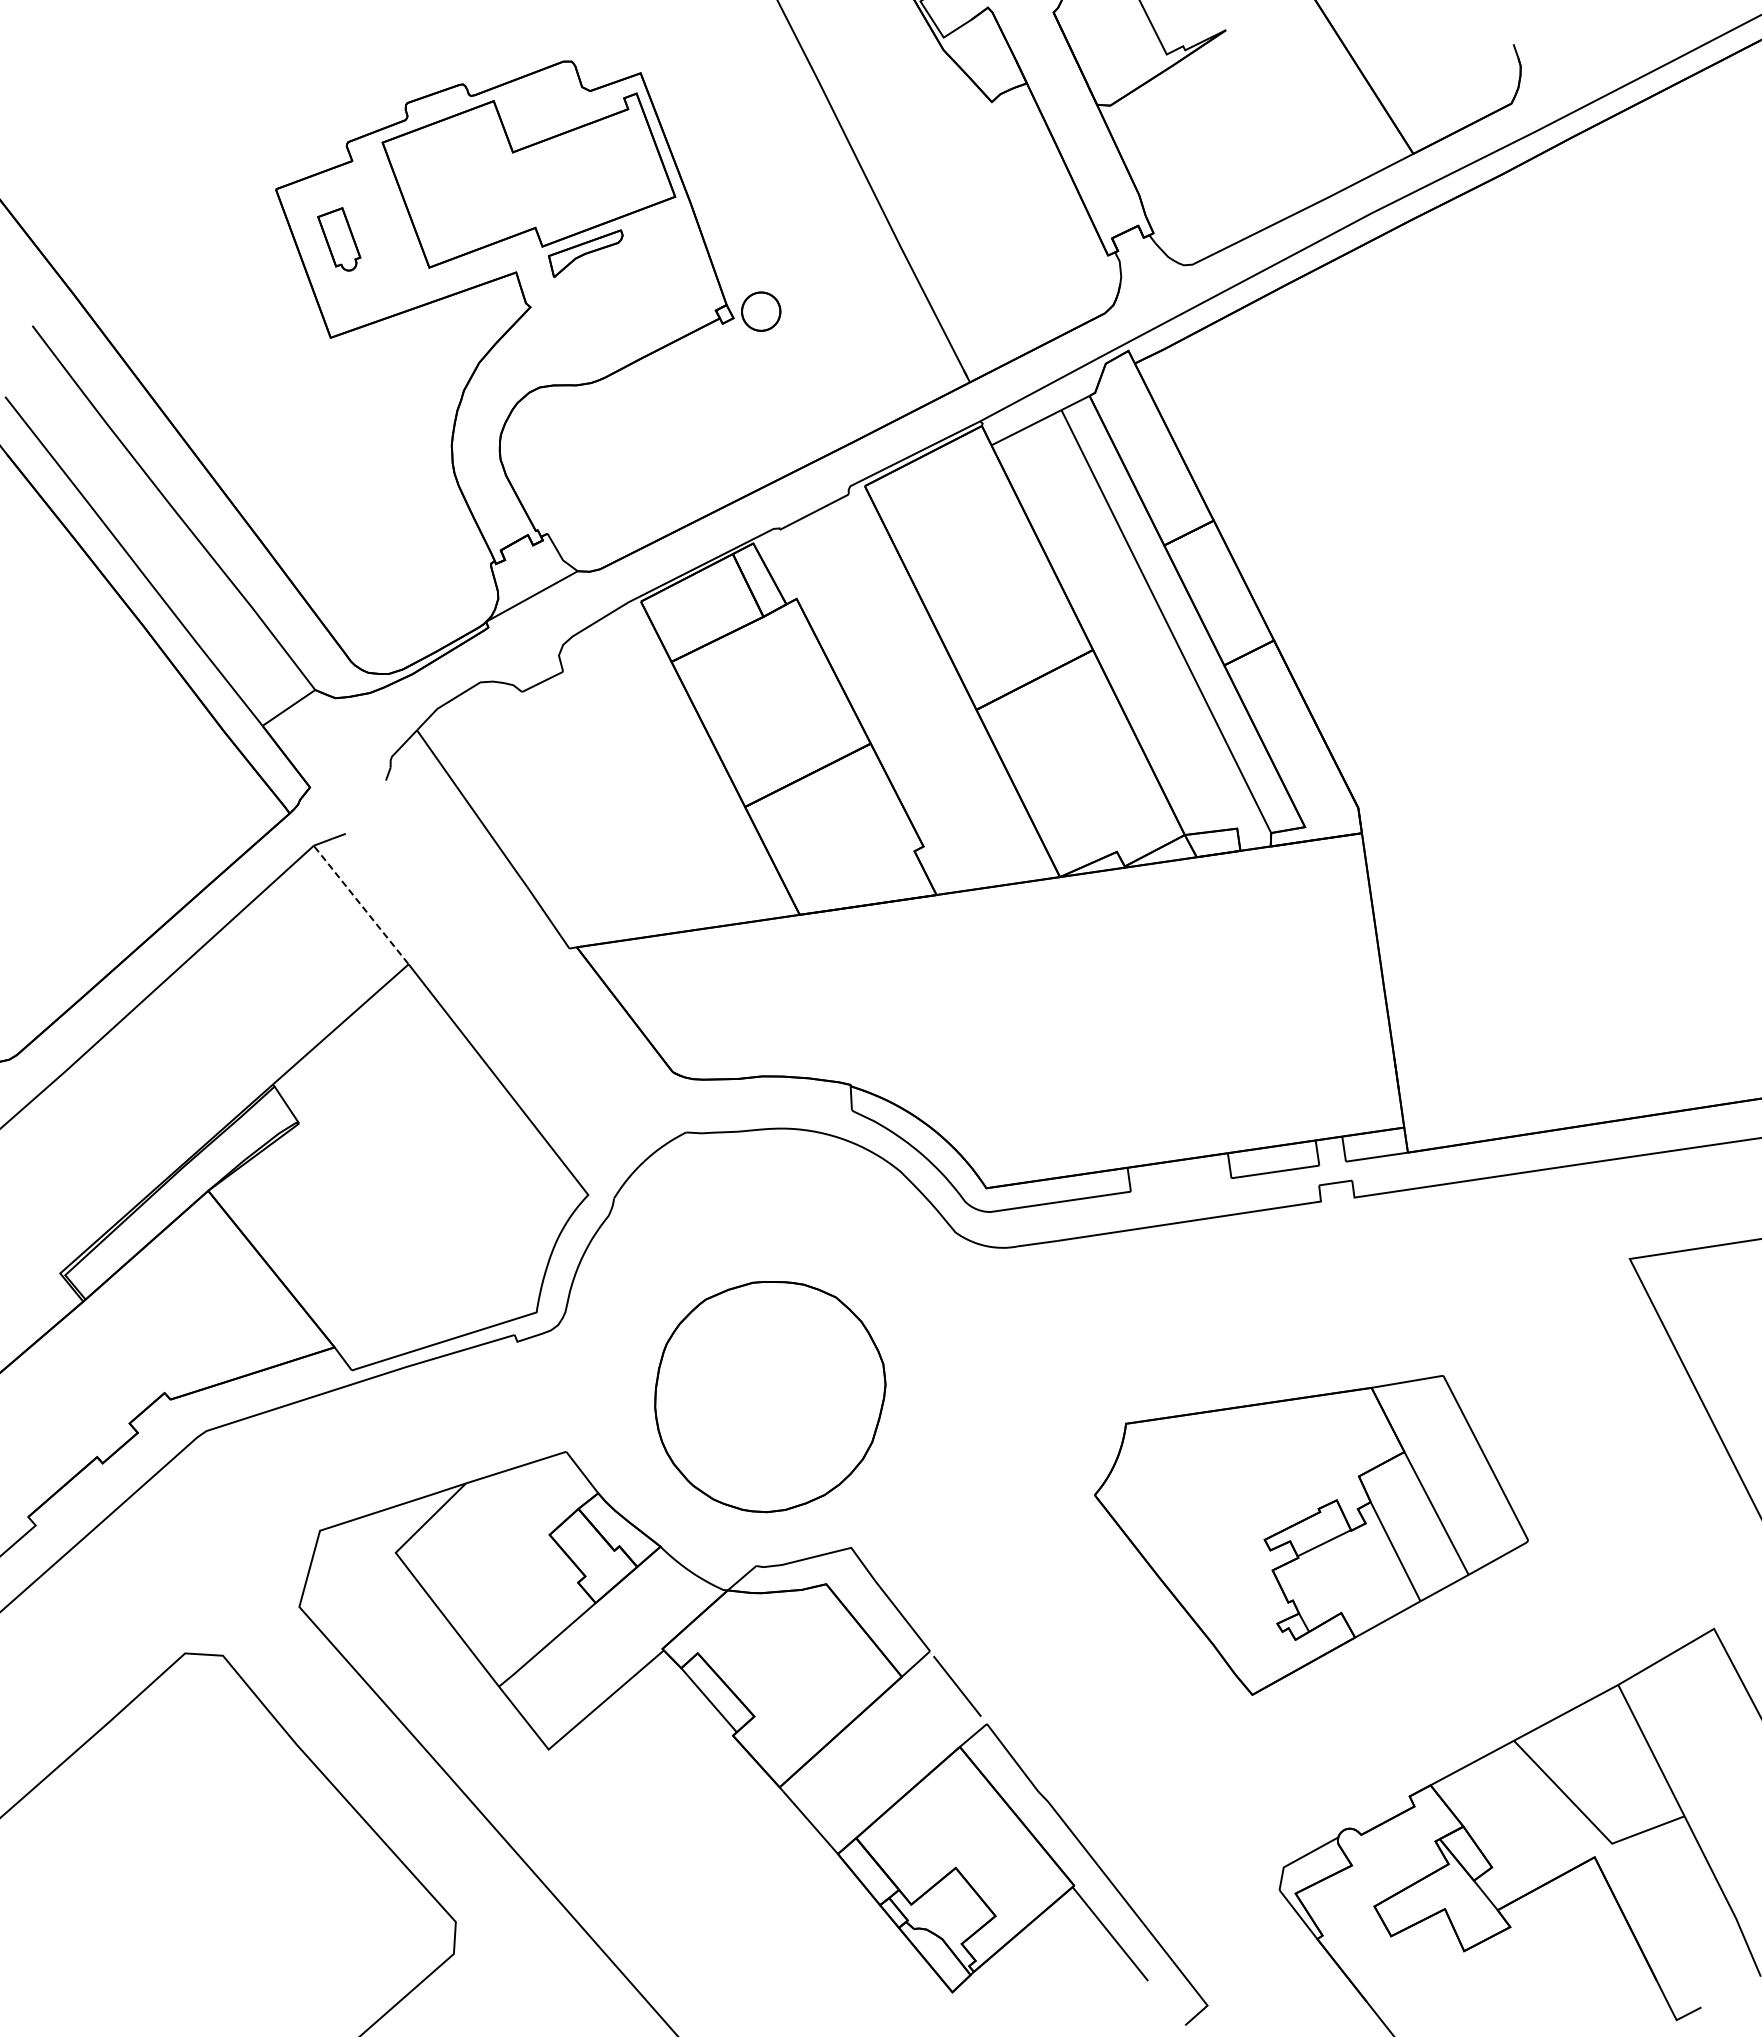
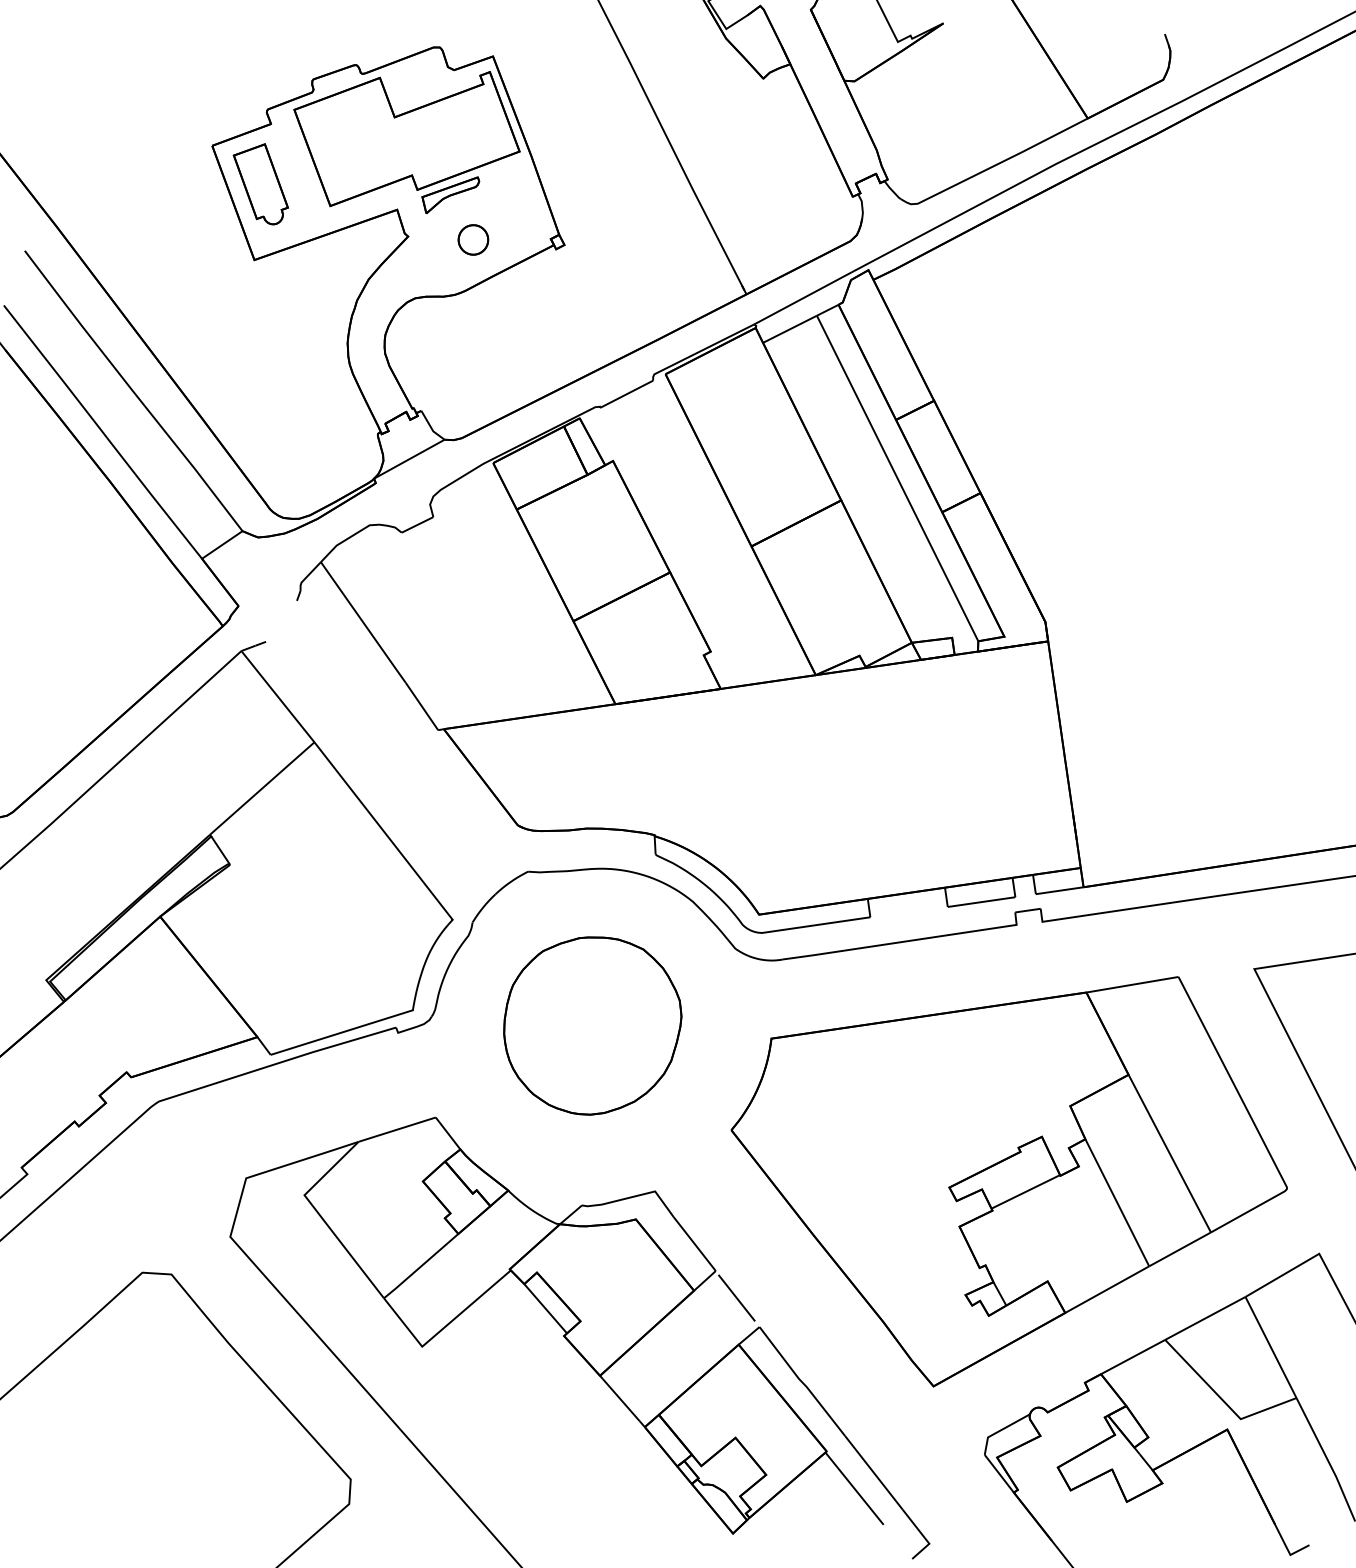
part: (339, 239) -> (261, 184), size x1.67
part: (761, 311) -> (473, 239), moved
line: (361, 905) -> (278, 697), dashed -> solid
part: (770, 1397) -> (592, 1026), moved
part: (1311, 1535) -> (1009, 1181), size x1.67

